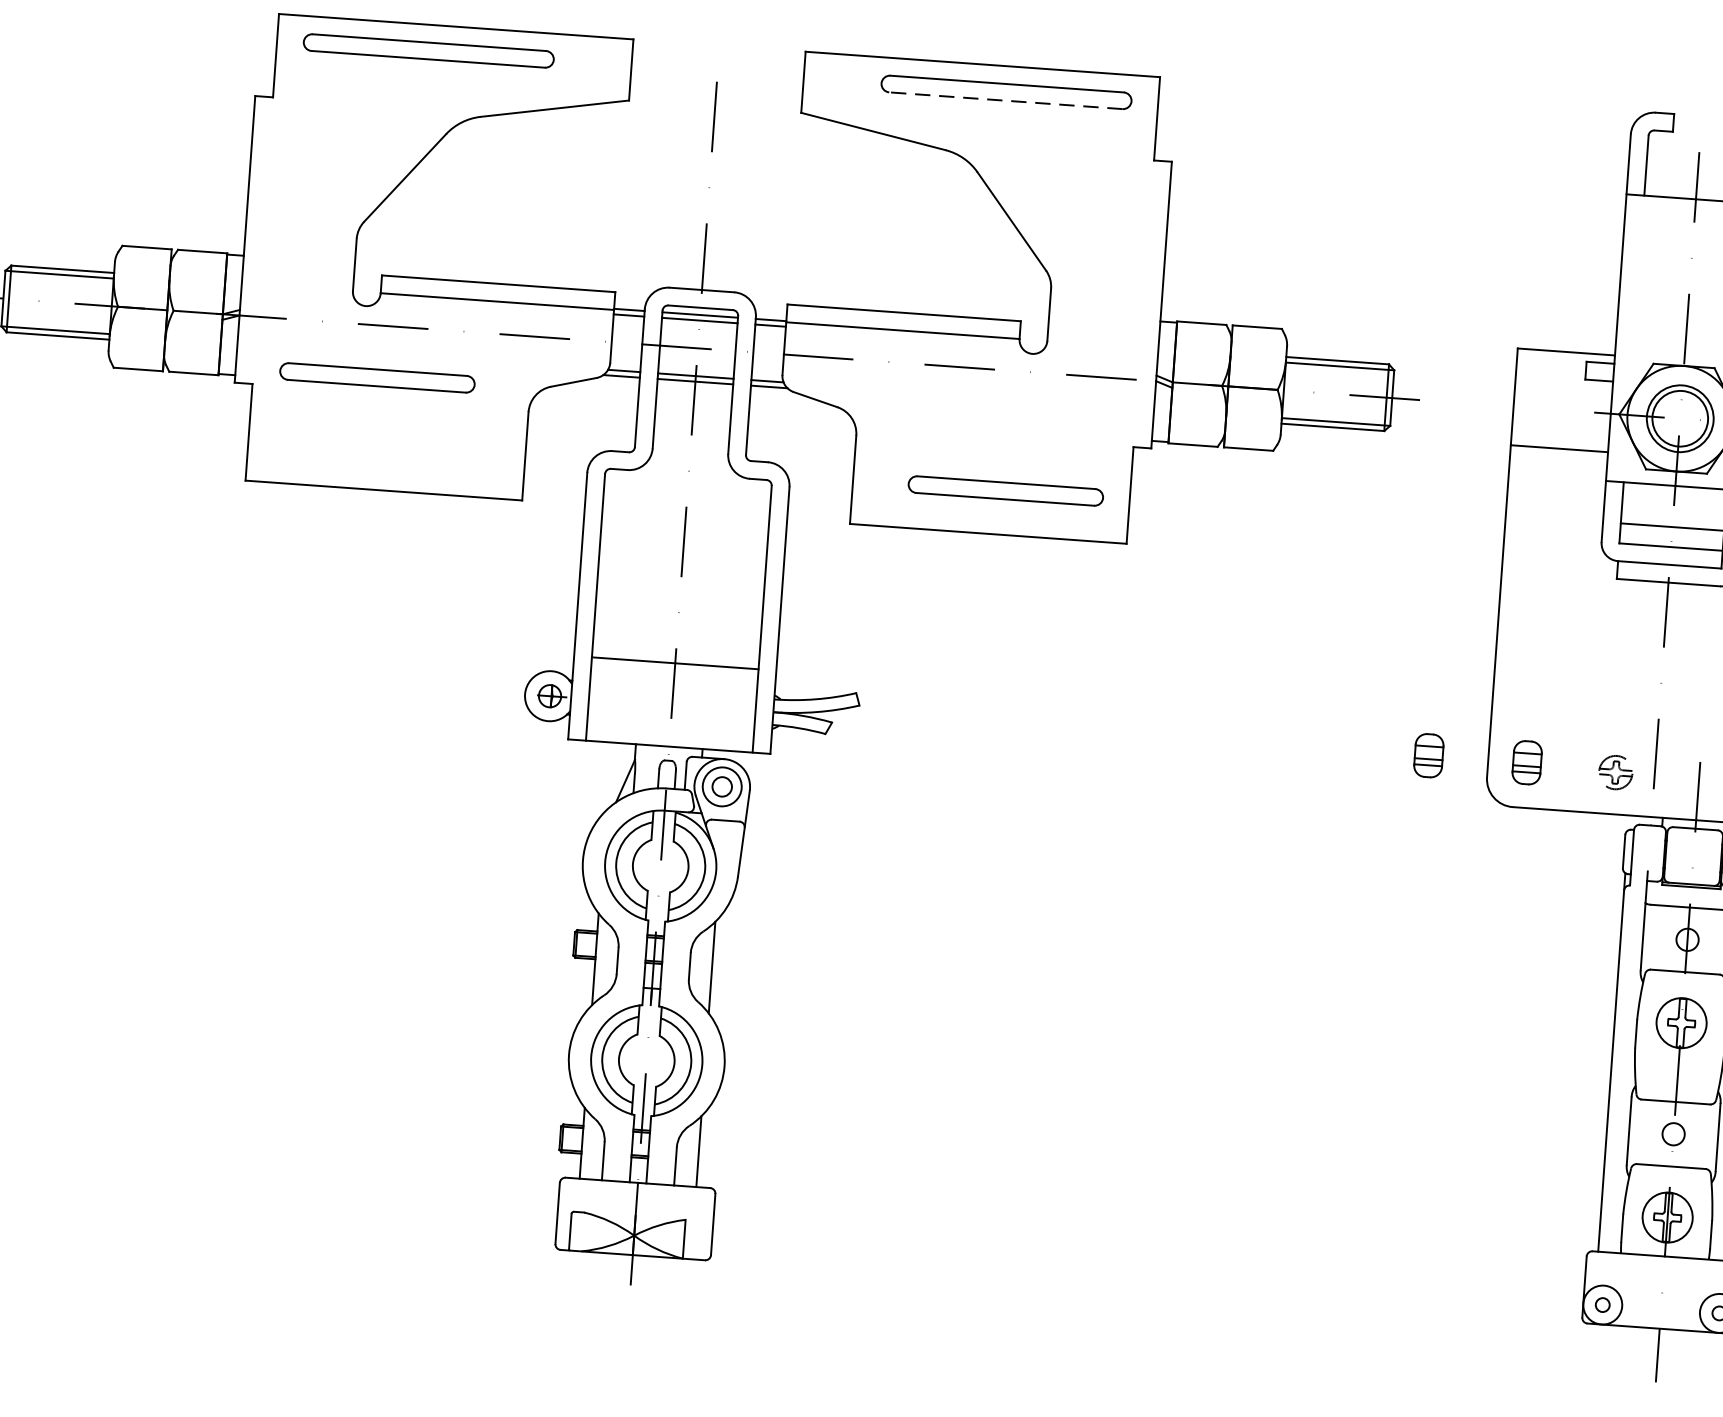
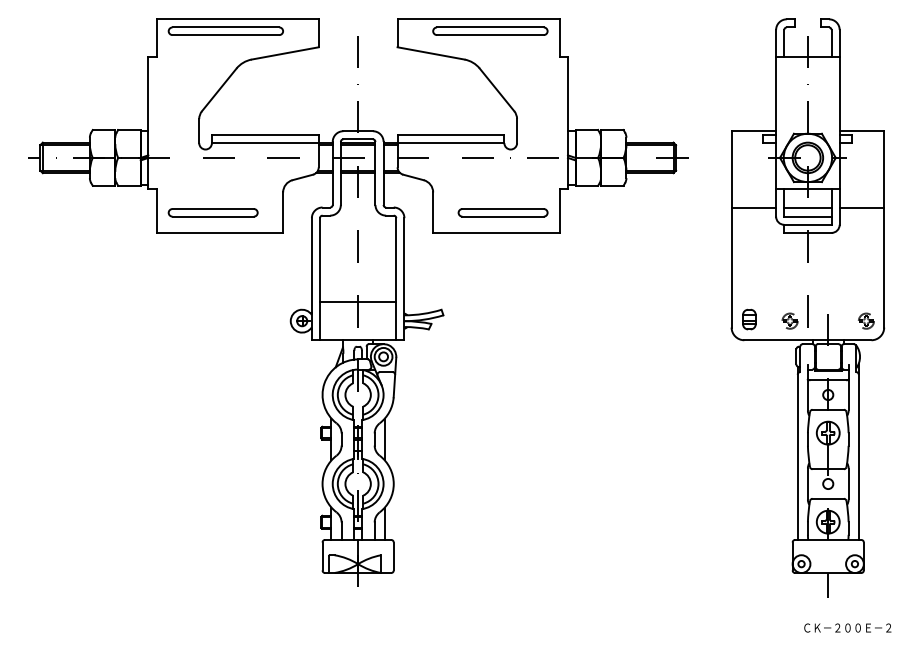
line: (1003, 101) -> (489, 35), dashed -> solid
part: (375, 377) -> (212, 212), moved
line: (1558, 448) -> (753, 207), moved
part: (1429, 755) -> (704, 319), removed

